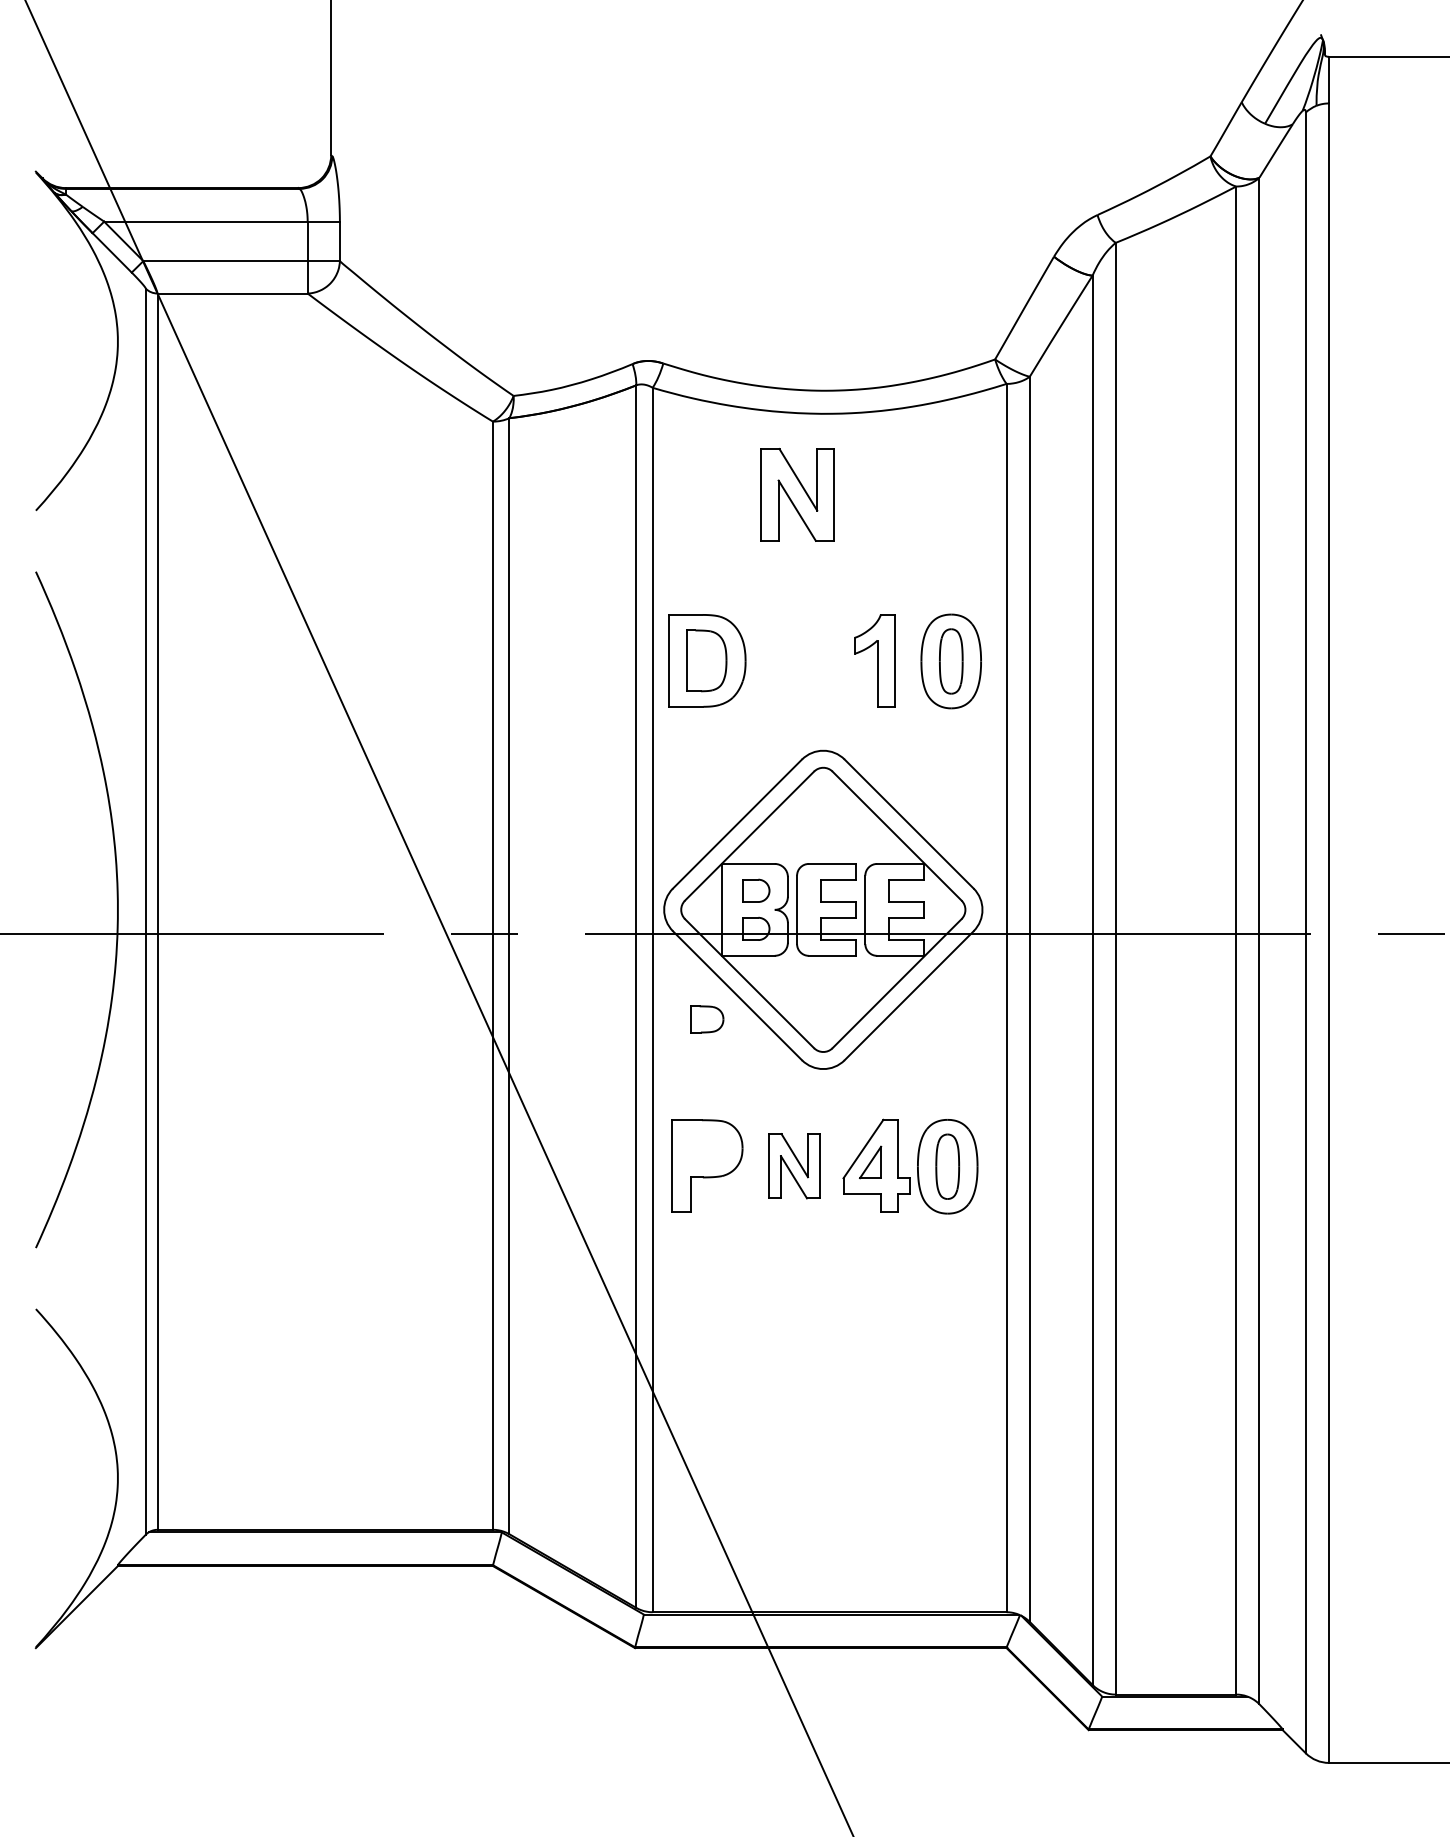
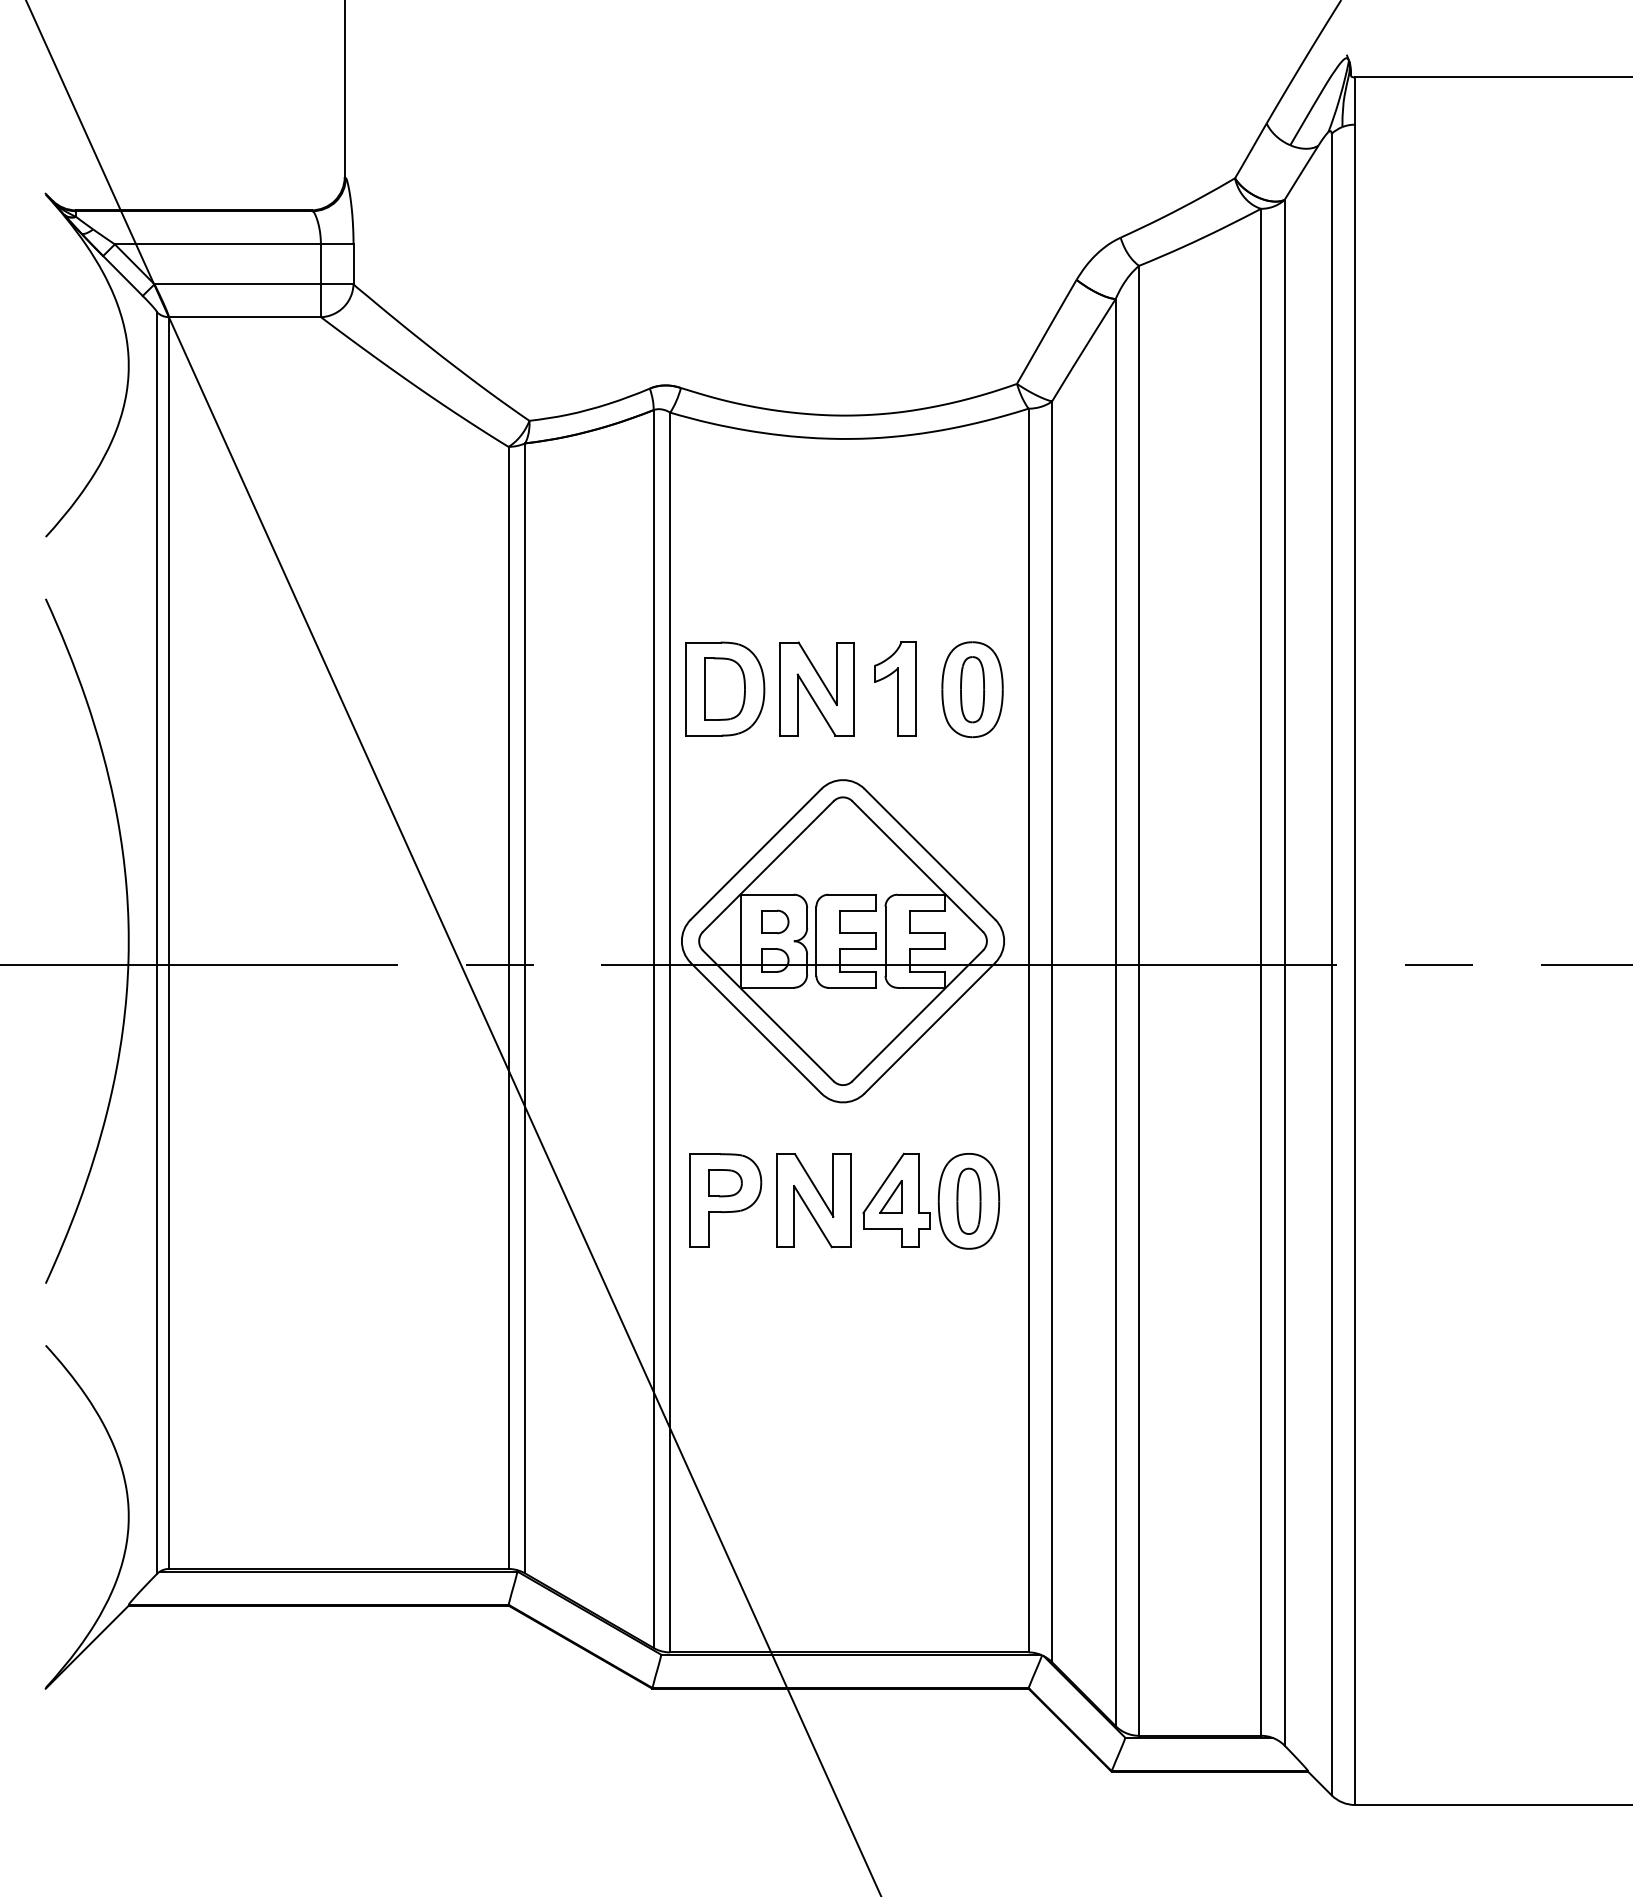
part: (797, 494) -> (816, 688), moved
part: (707, 1019) -> (725, 1183), moved
part: (794, 1165) -> (813, 1200), size x1.43

